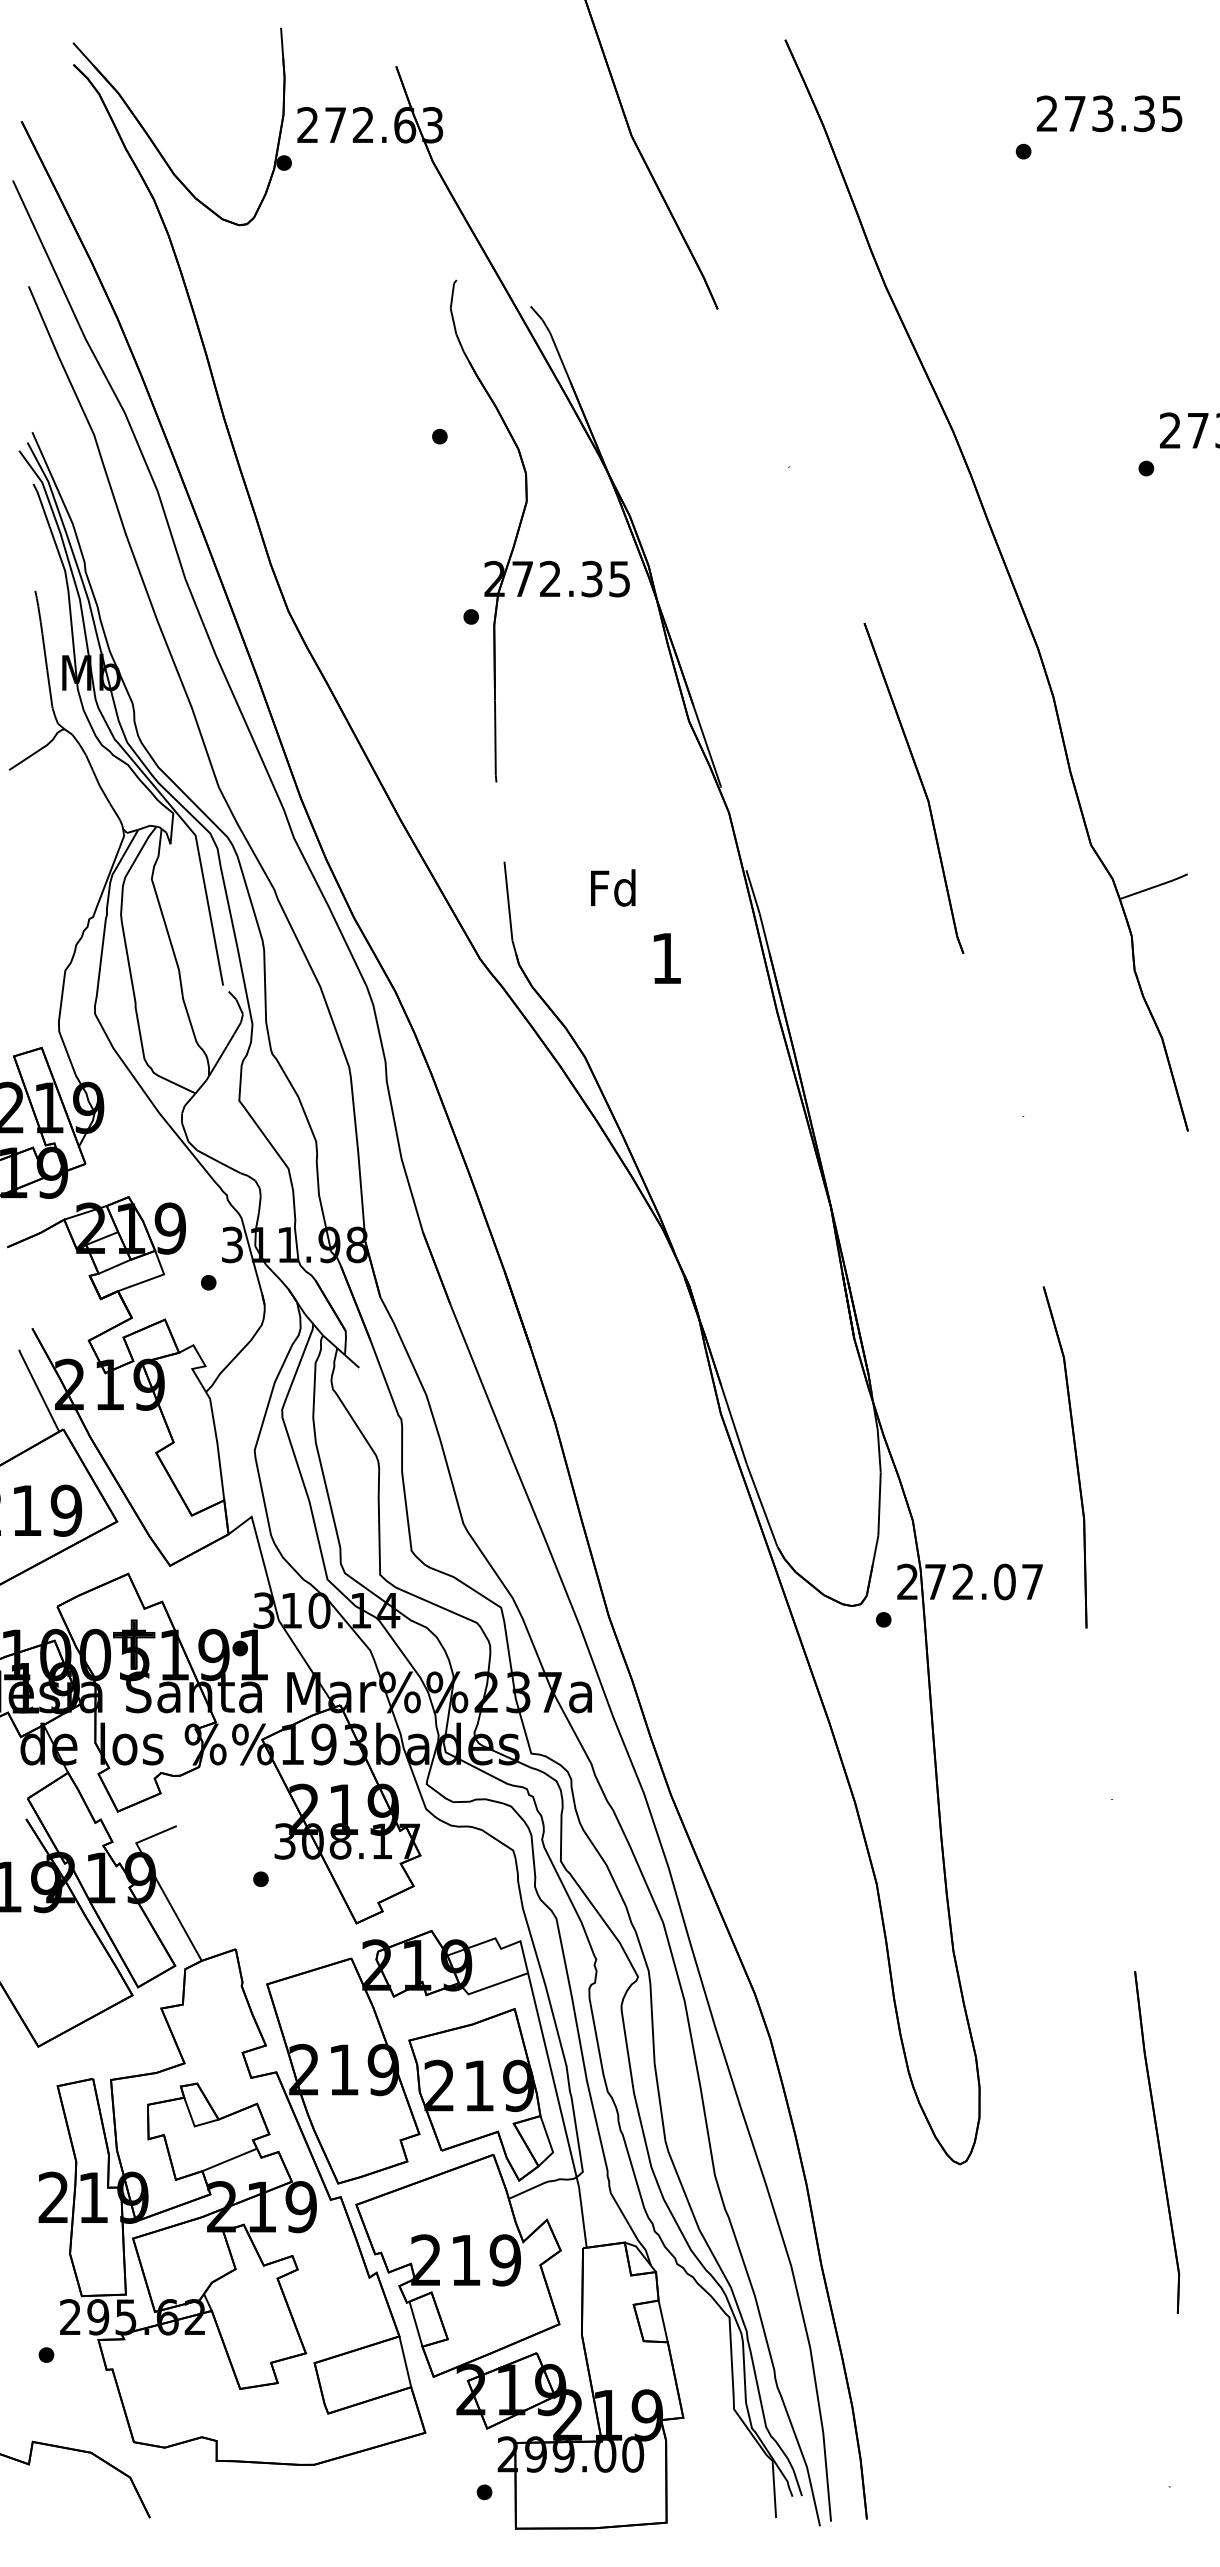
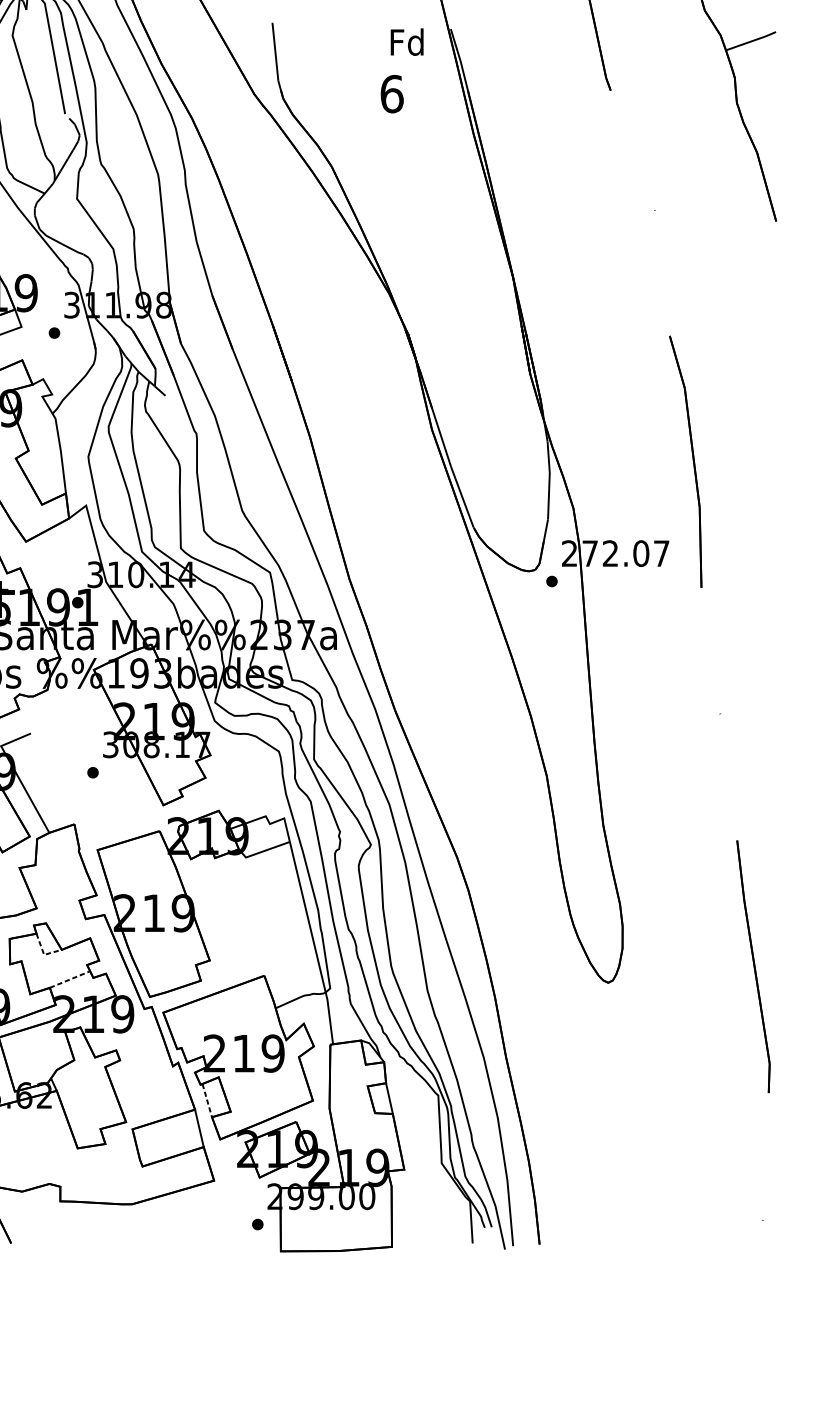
text: (613, 887) -> (407, 41), moved
text: (666, 958) -> (391, 94), 1 -> 6
part: (481, 2094) -> (255, 931), removed
line: (194, 2124) -> (44, 953), solid -> dashed
line: (229, 2159) -> (69, 979), solid -> dashed
line: (416, 2324) -> (207, 1100), solid -> dashed

